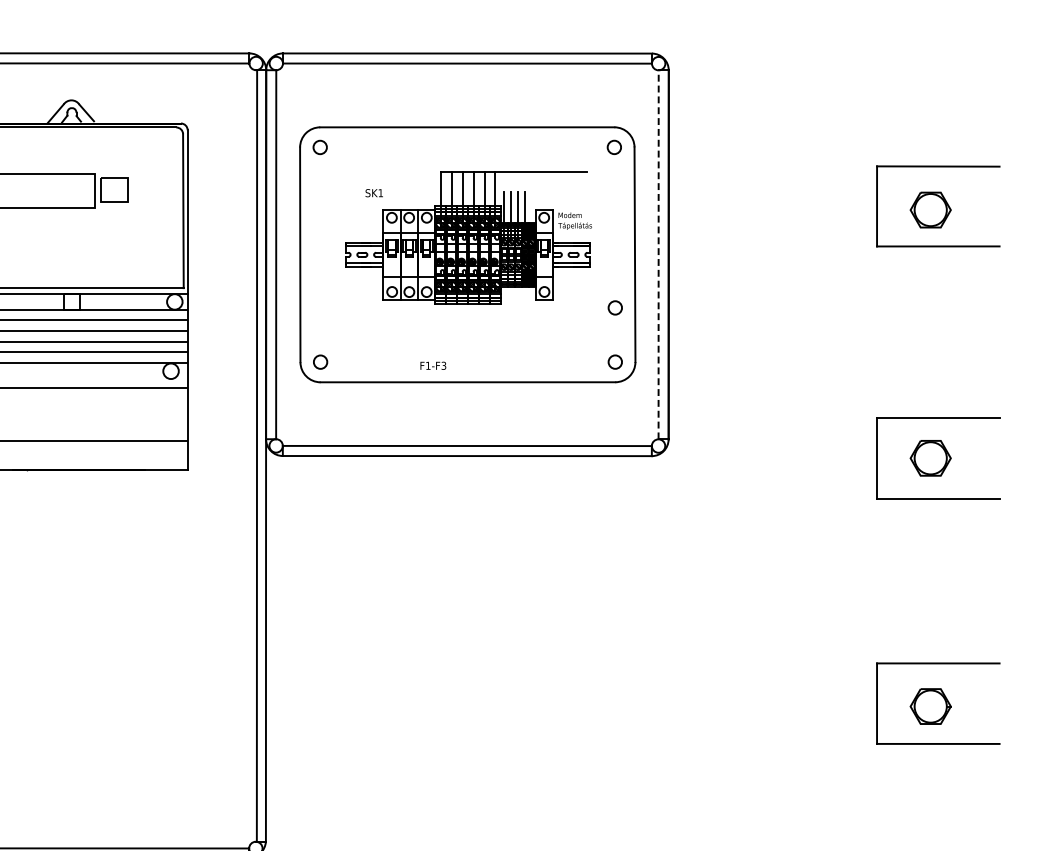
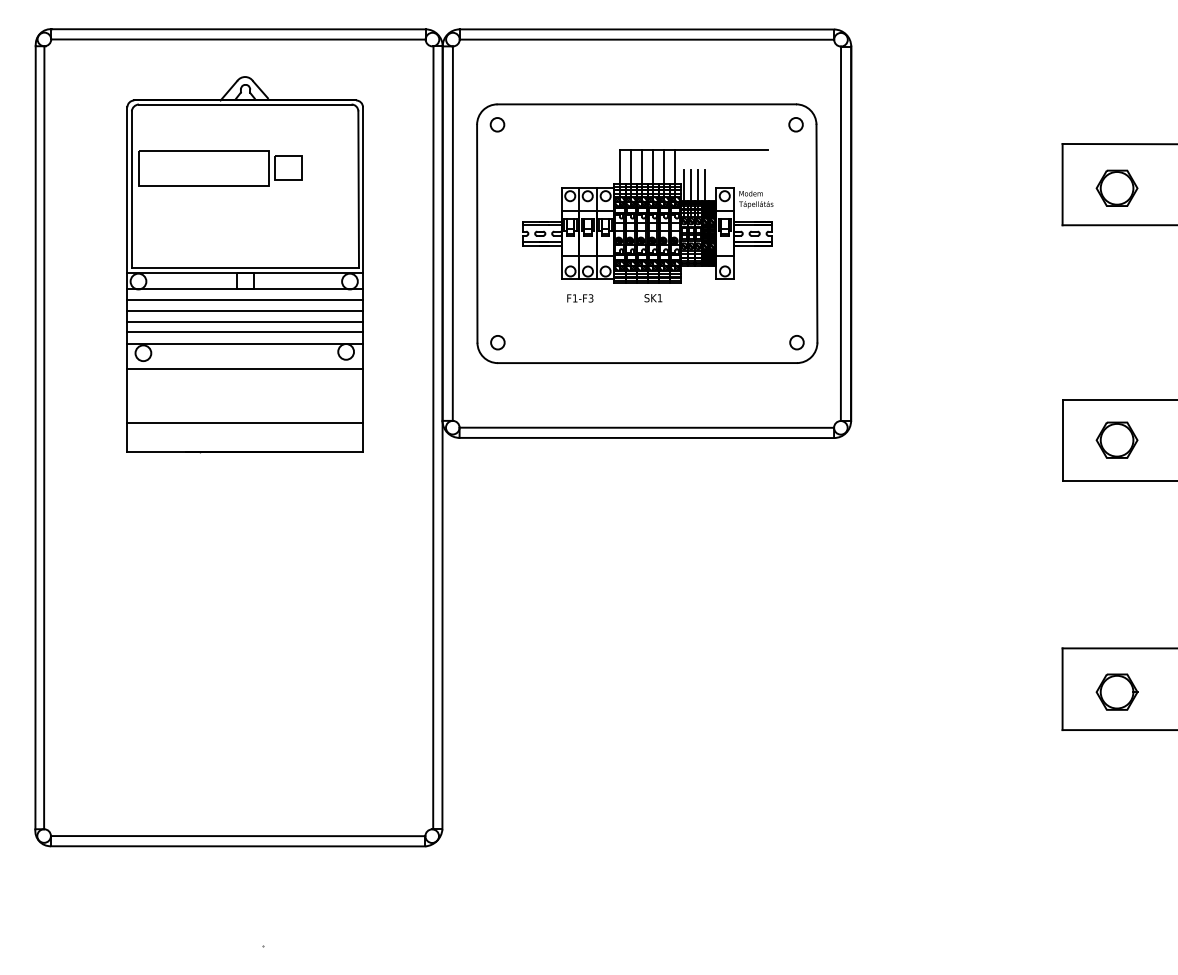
text: (374, 193) -> (653, 298), moved
line: (658, 254) -> (840, 233), dashed -> solid
circle: (614, 307) -> (796, 287), removed
text: (433, 365) -> (580, 298), moved

